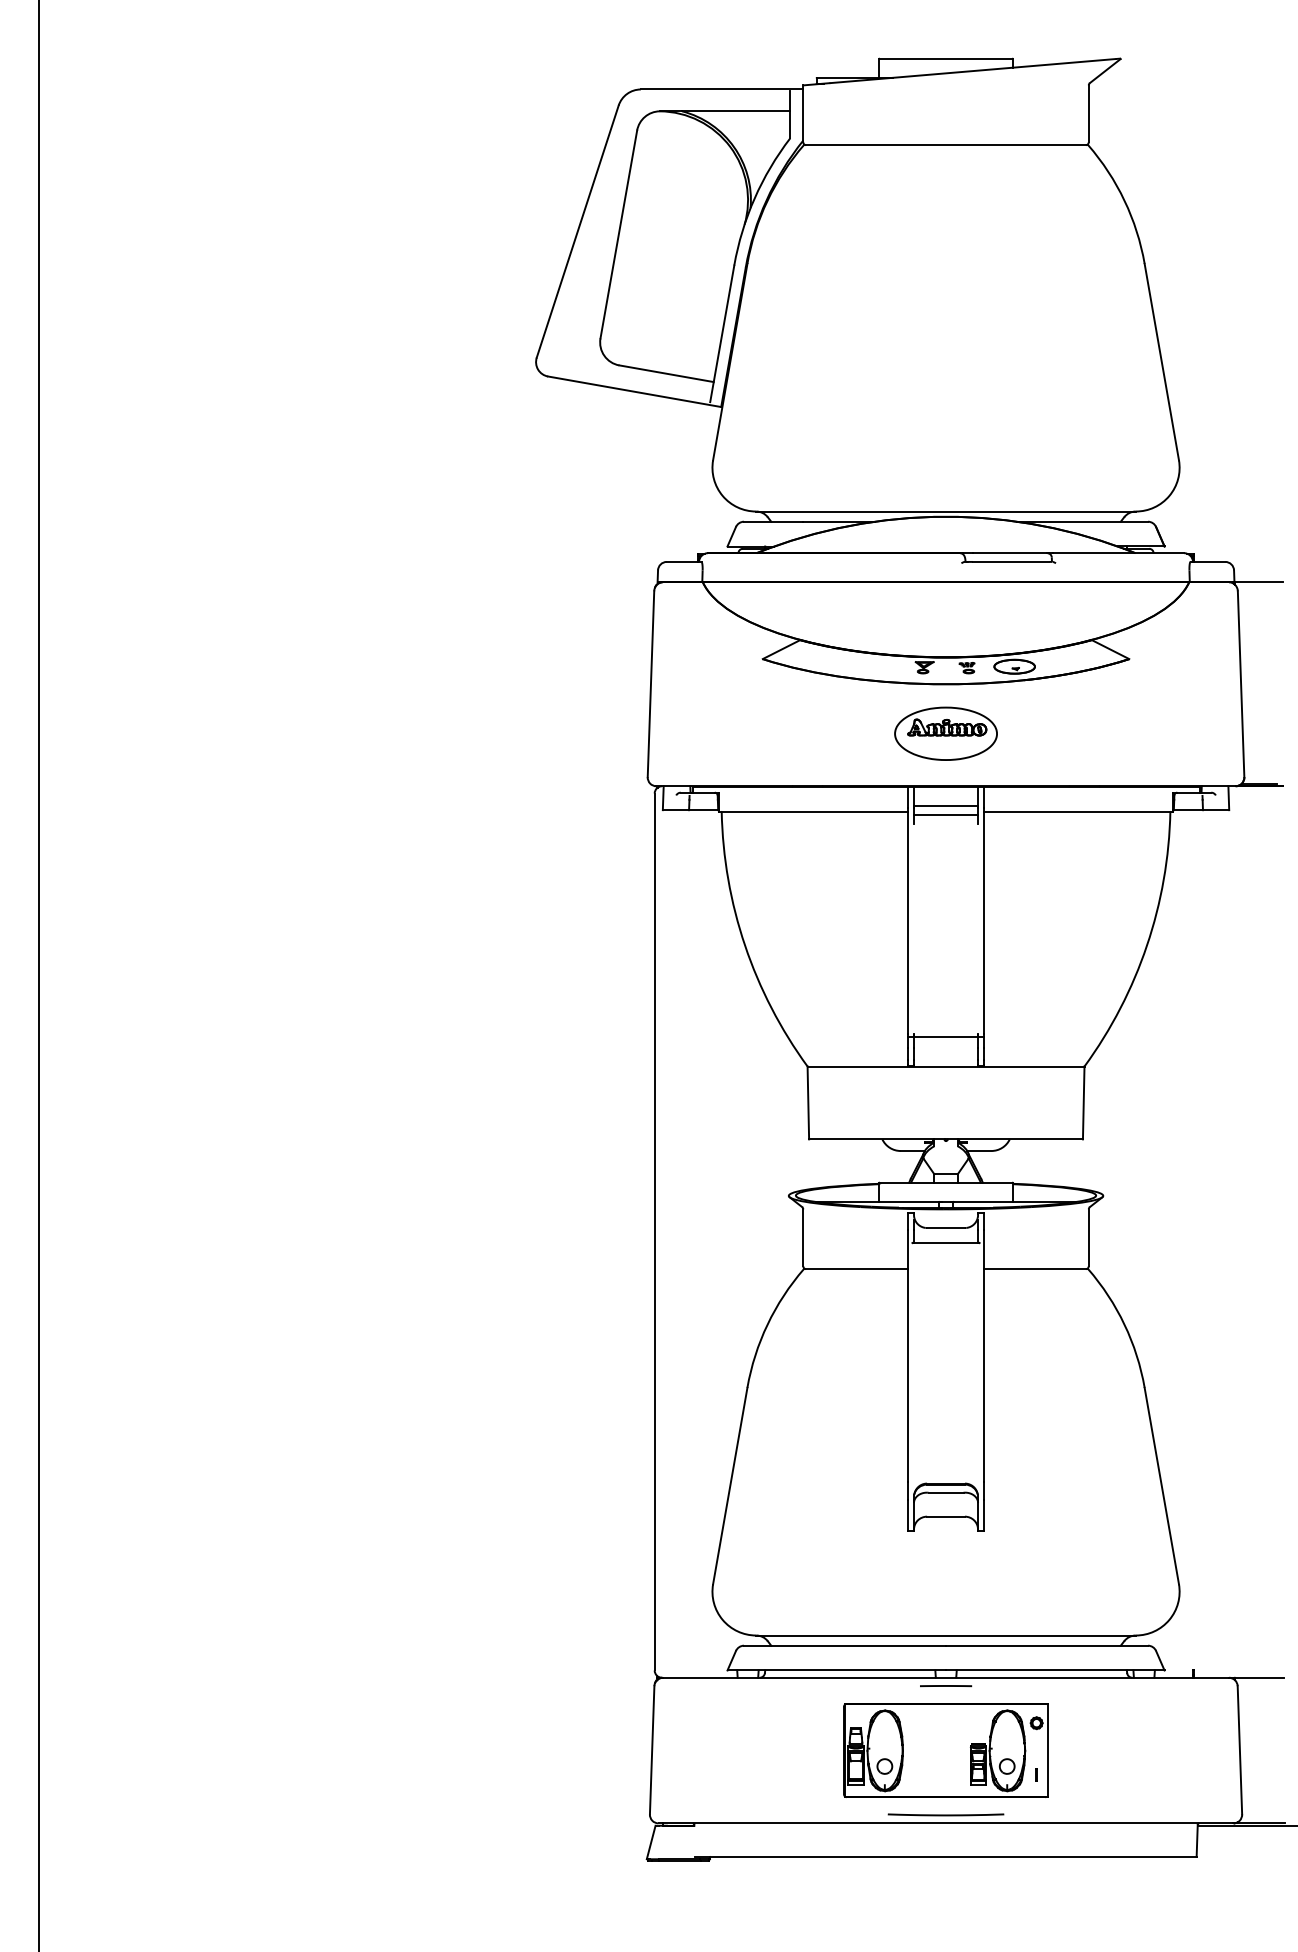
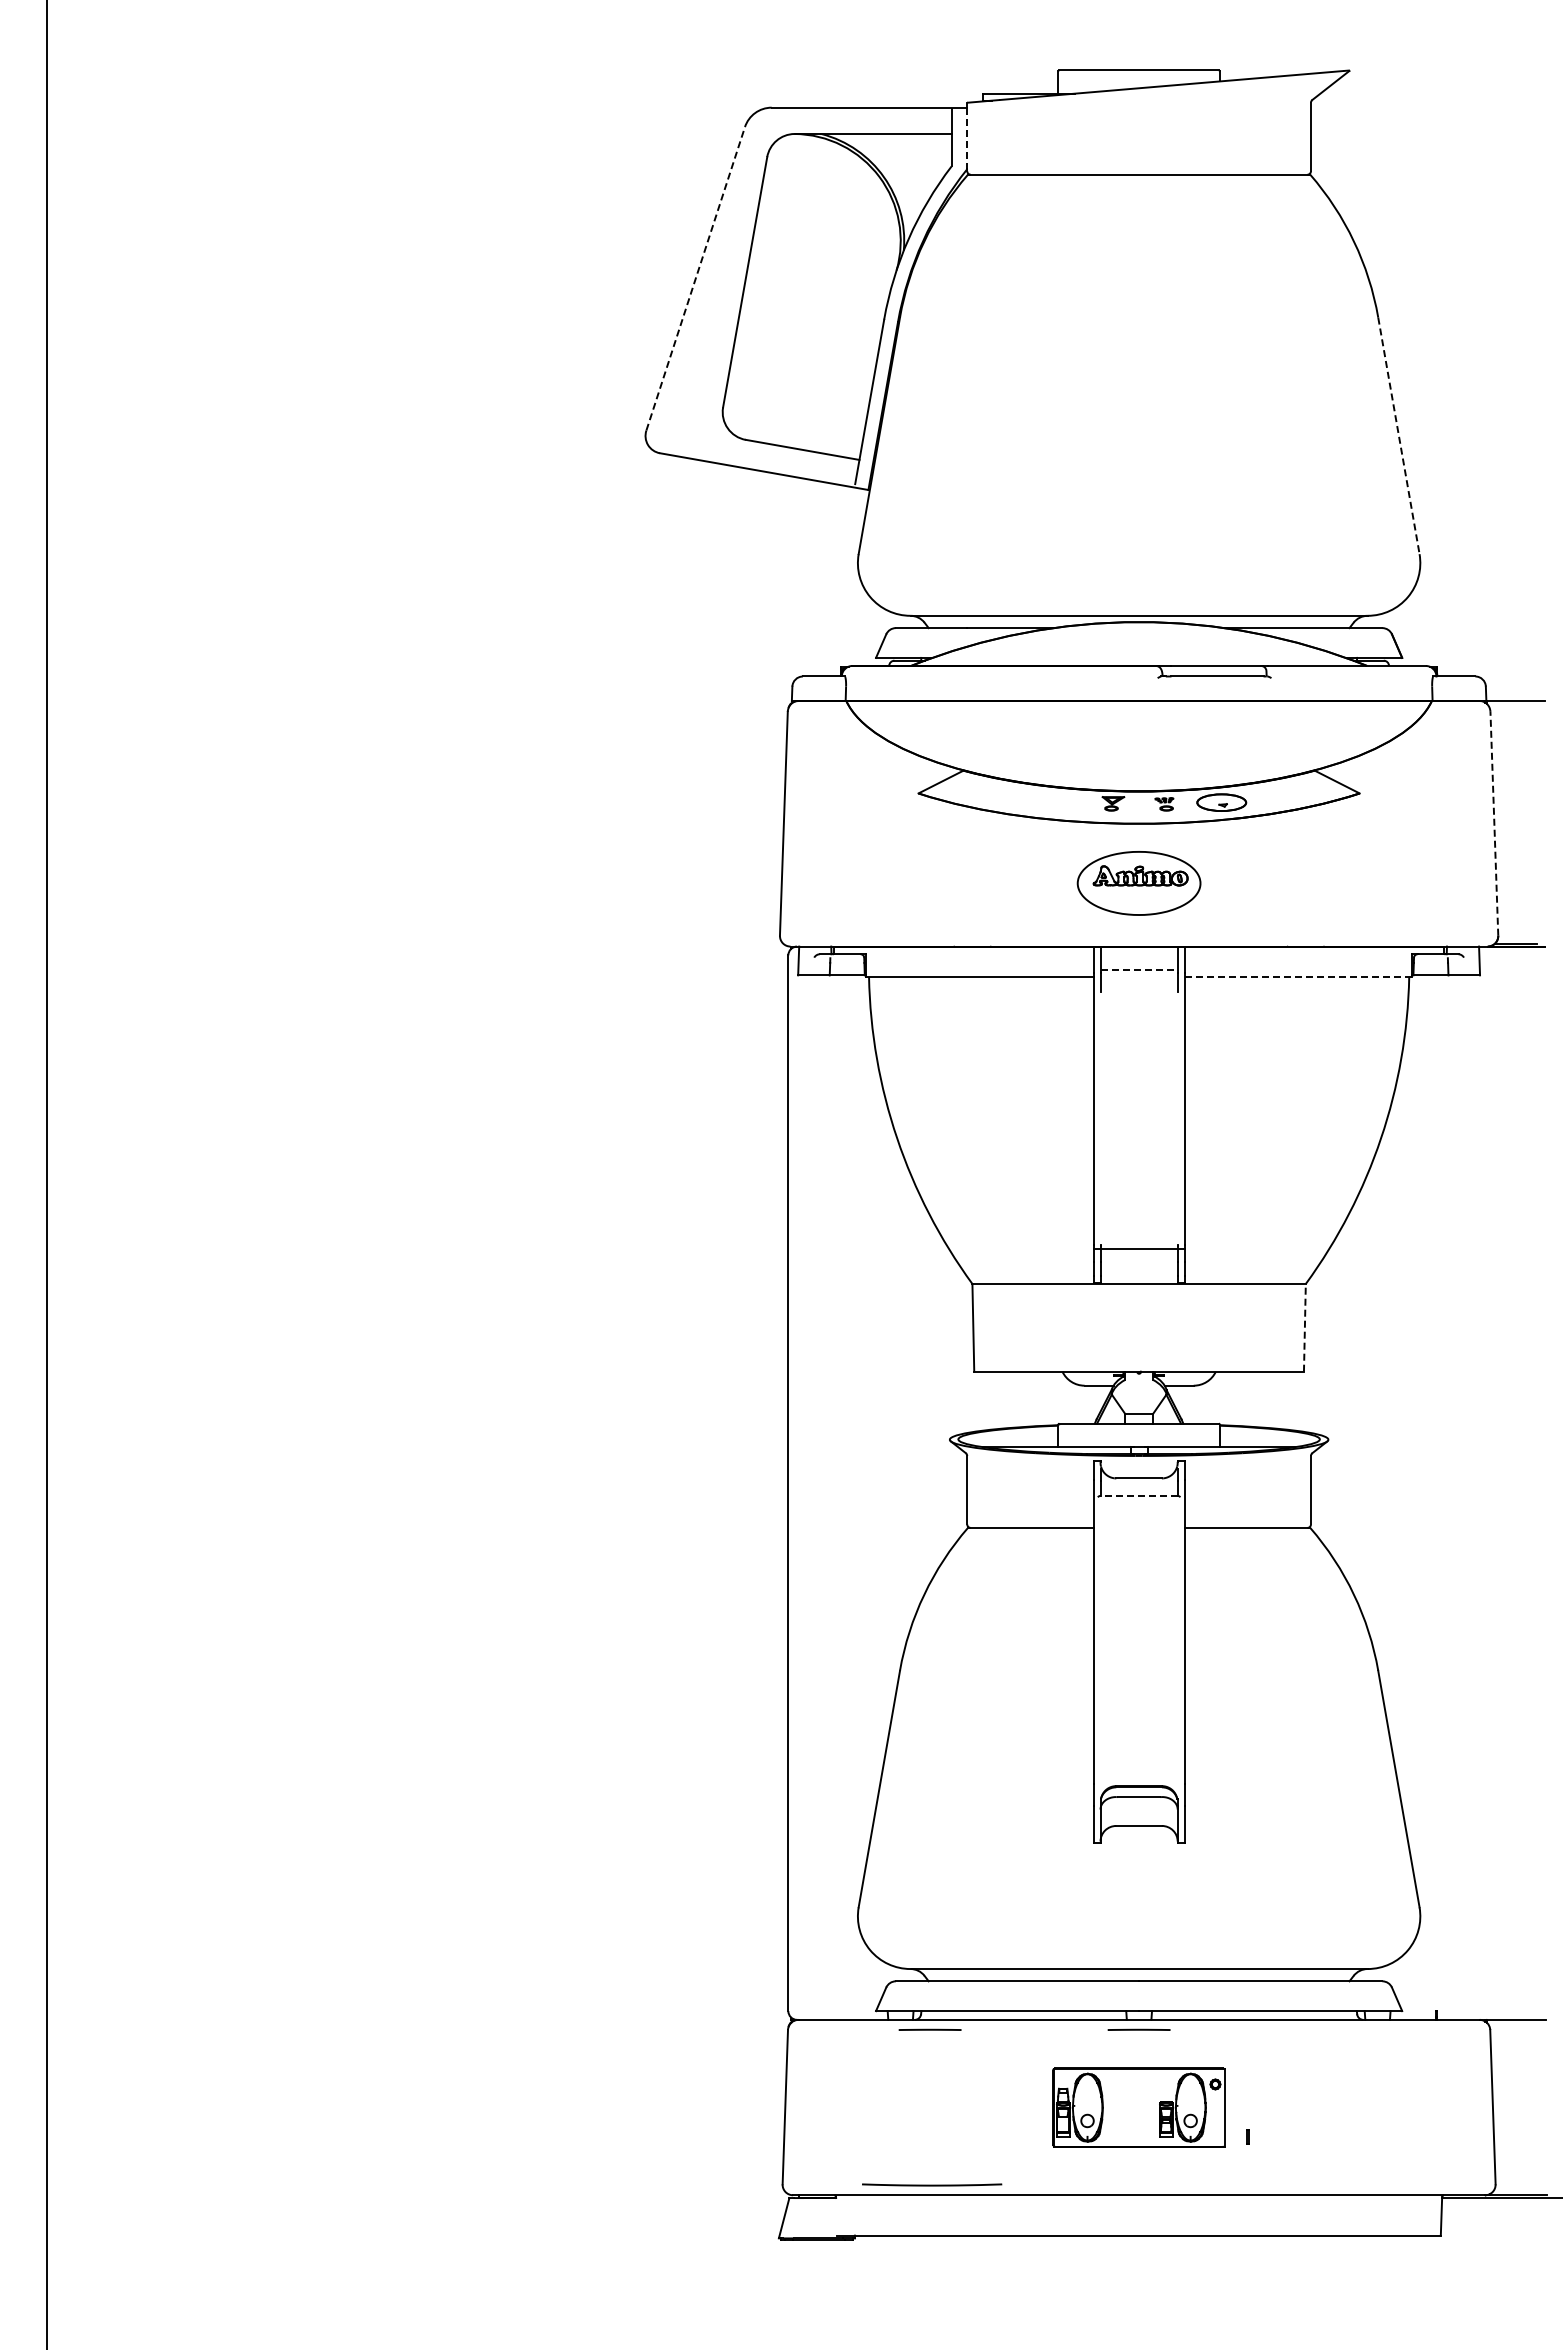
line: (803, 115) -> (967, 138), solid -> dashed
line: (577, 231) -> (695, 278), solid -> dashed
line: (1162, 362) -> (1399, 436), solid -> dashed
line: (1241, 684) -> (1494, 823), solid -> dashed
line: (946, 806) -> (1139, 970), solid -> dashed
line: (1078, 811) -> (1298, 977), solid -> dashed
line: (945, 815) -> (1138, 981), removed
line: (1083, 1102) -> (1304, 1327), solid -> dashed
line: (945, 1242) -> (1138, 1495), solid -> dashed
line: (771, 1685) -> (929, 2029), added
part: (945, 1750) -> (1138, 2107), size x0.7
line: (946, 1814) -> (932, 2184), moved

